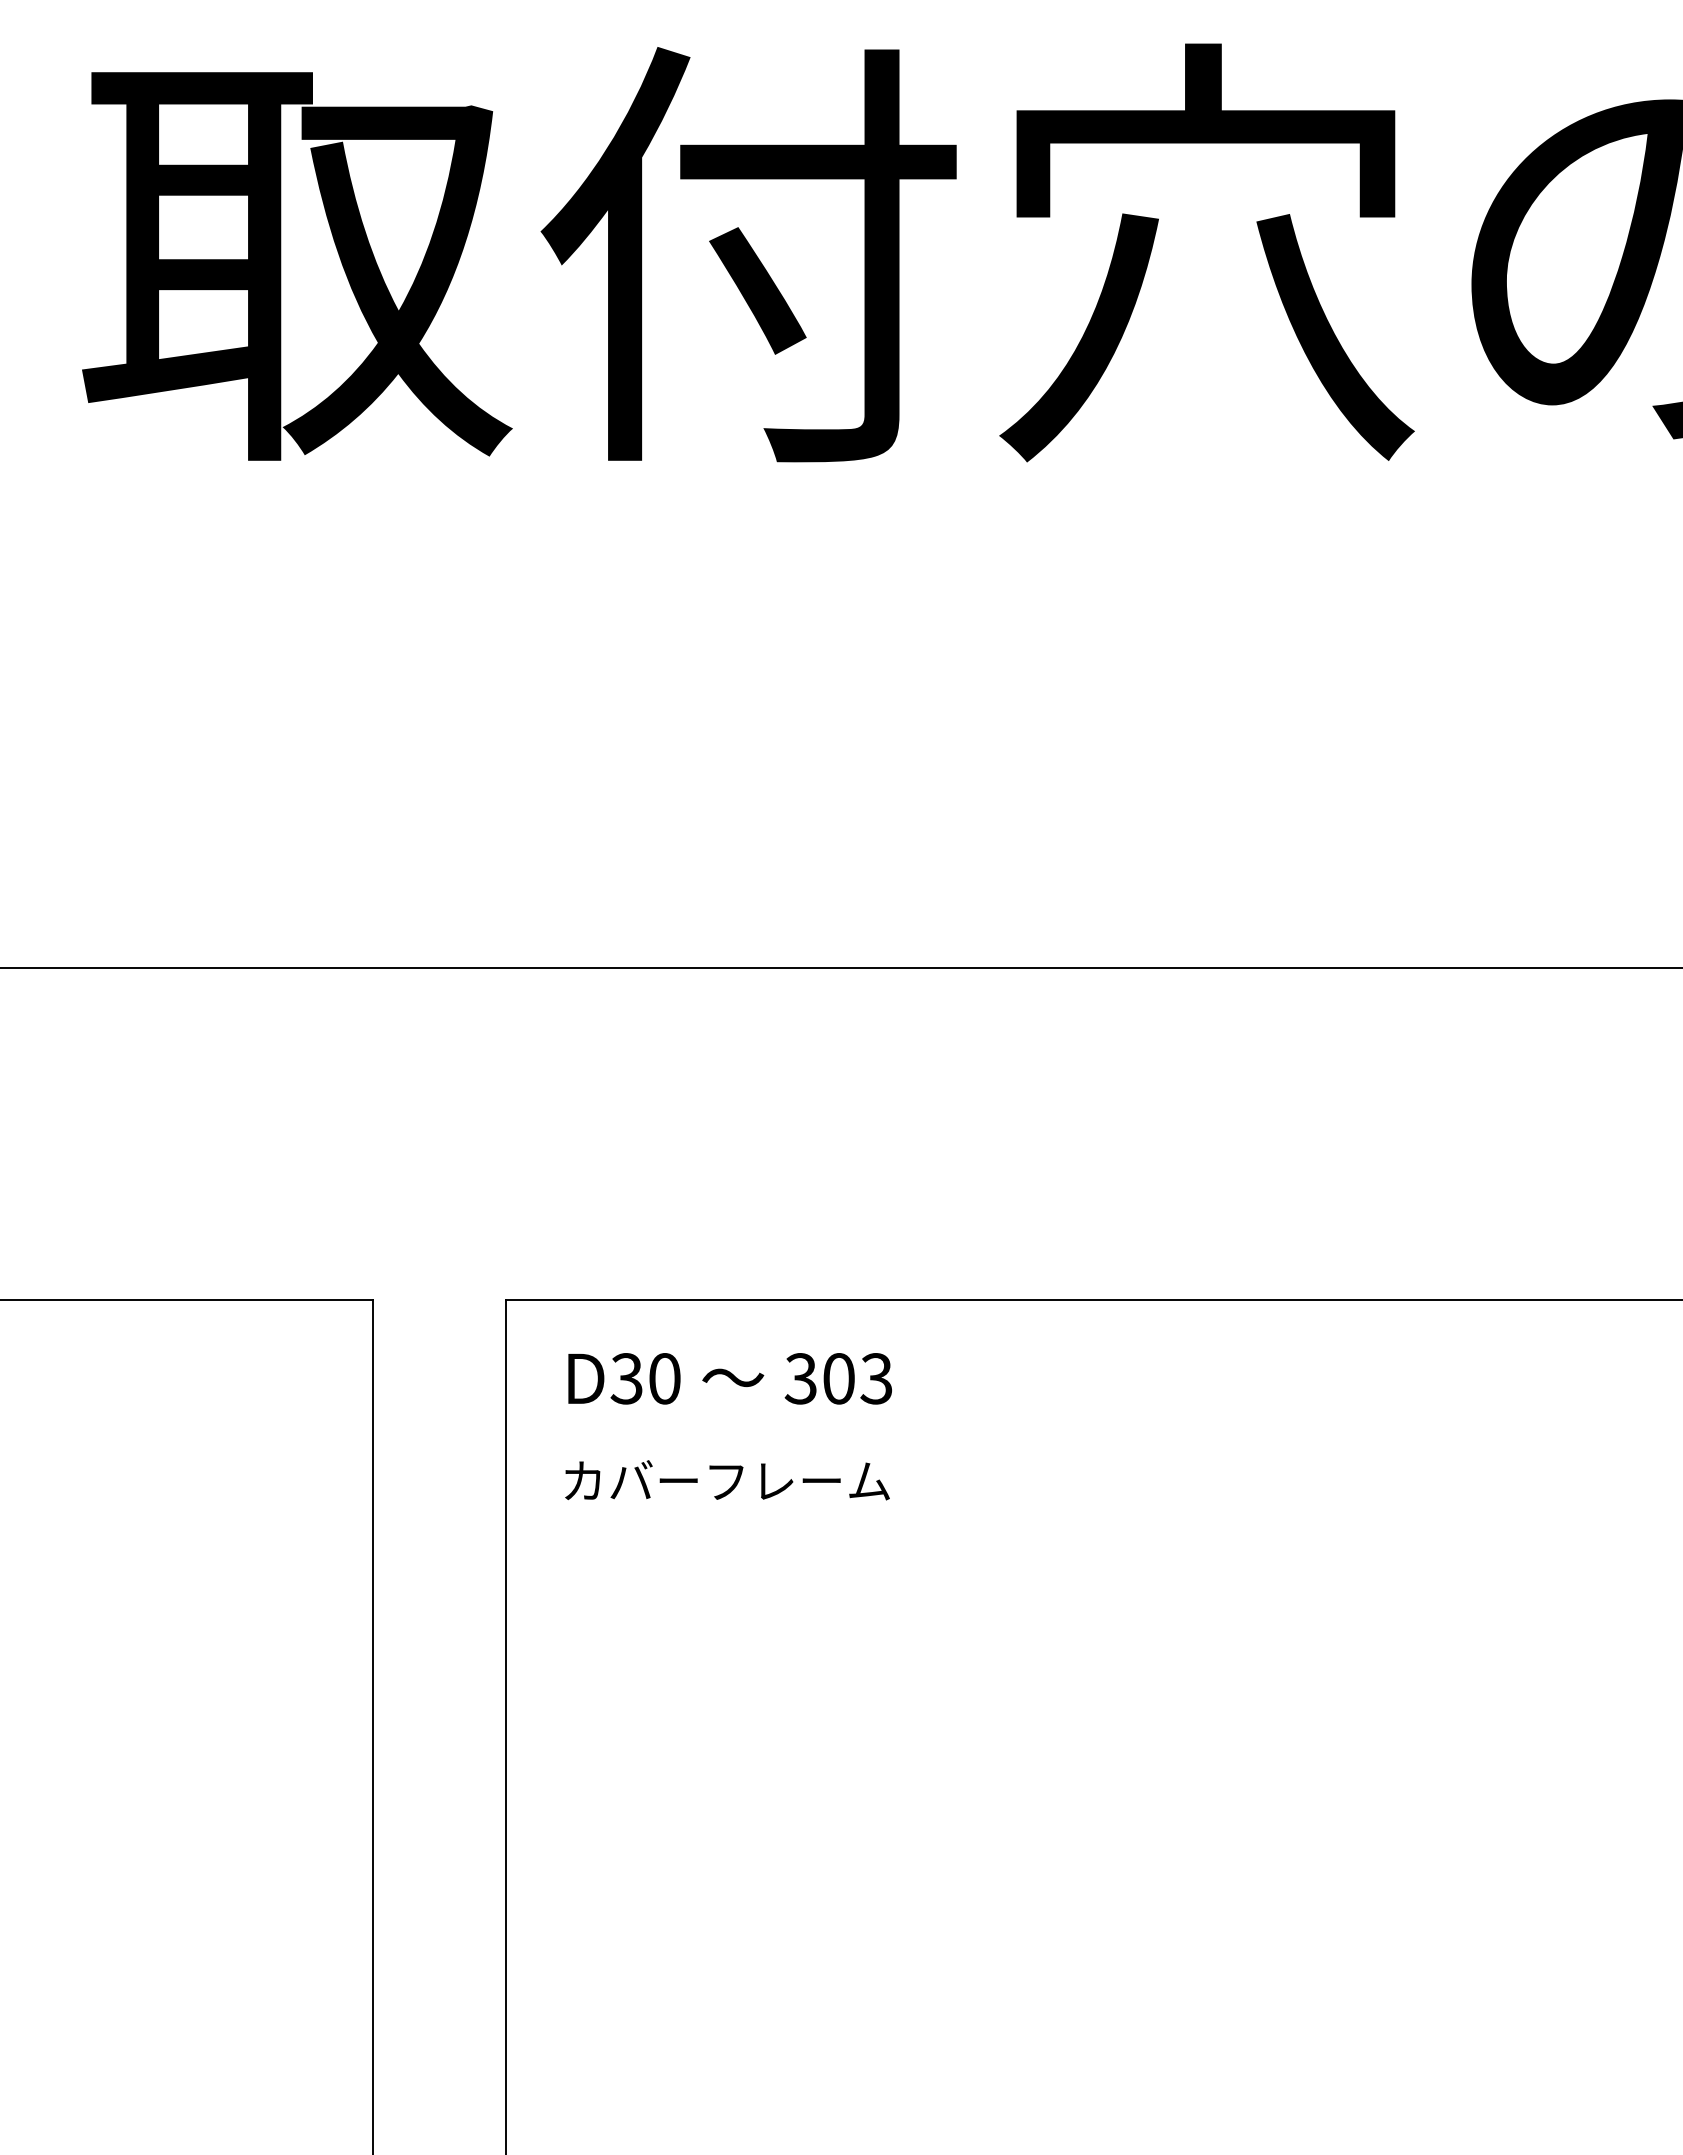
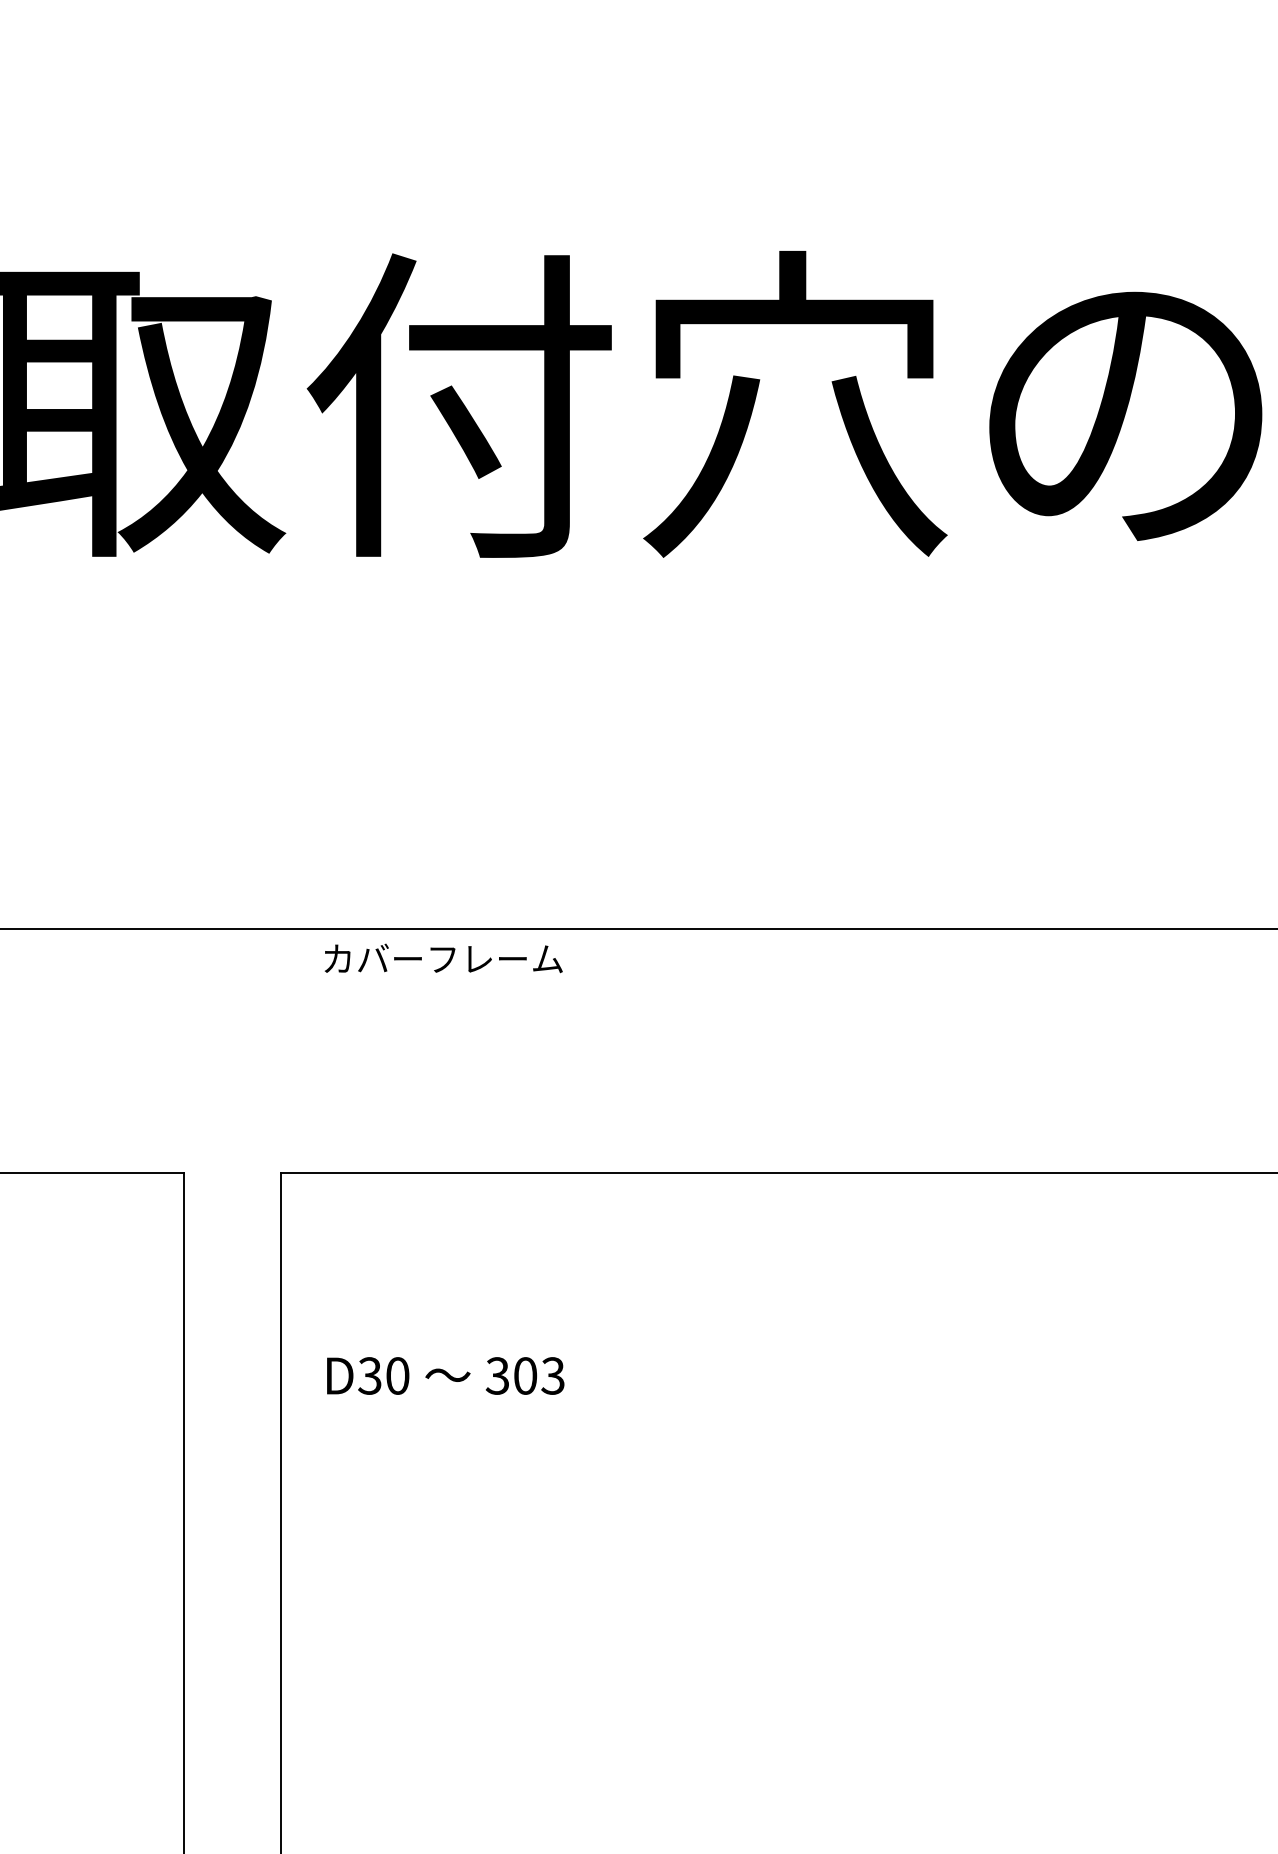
text: (729, 1378) -> (445, 1375), moved
text: (727, 1480) -> (443, 958), moved

